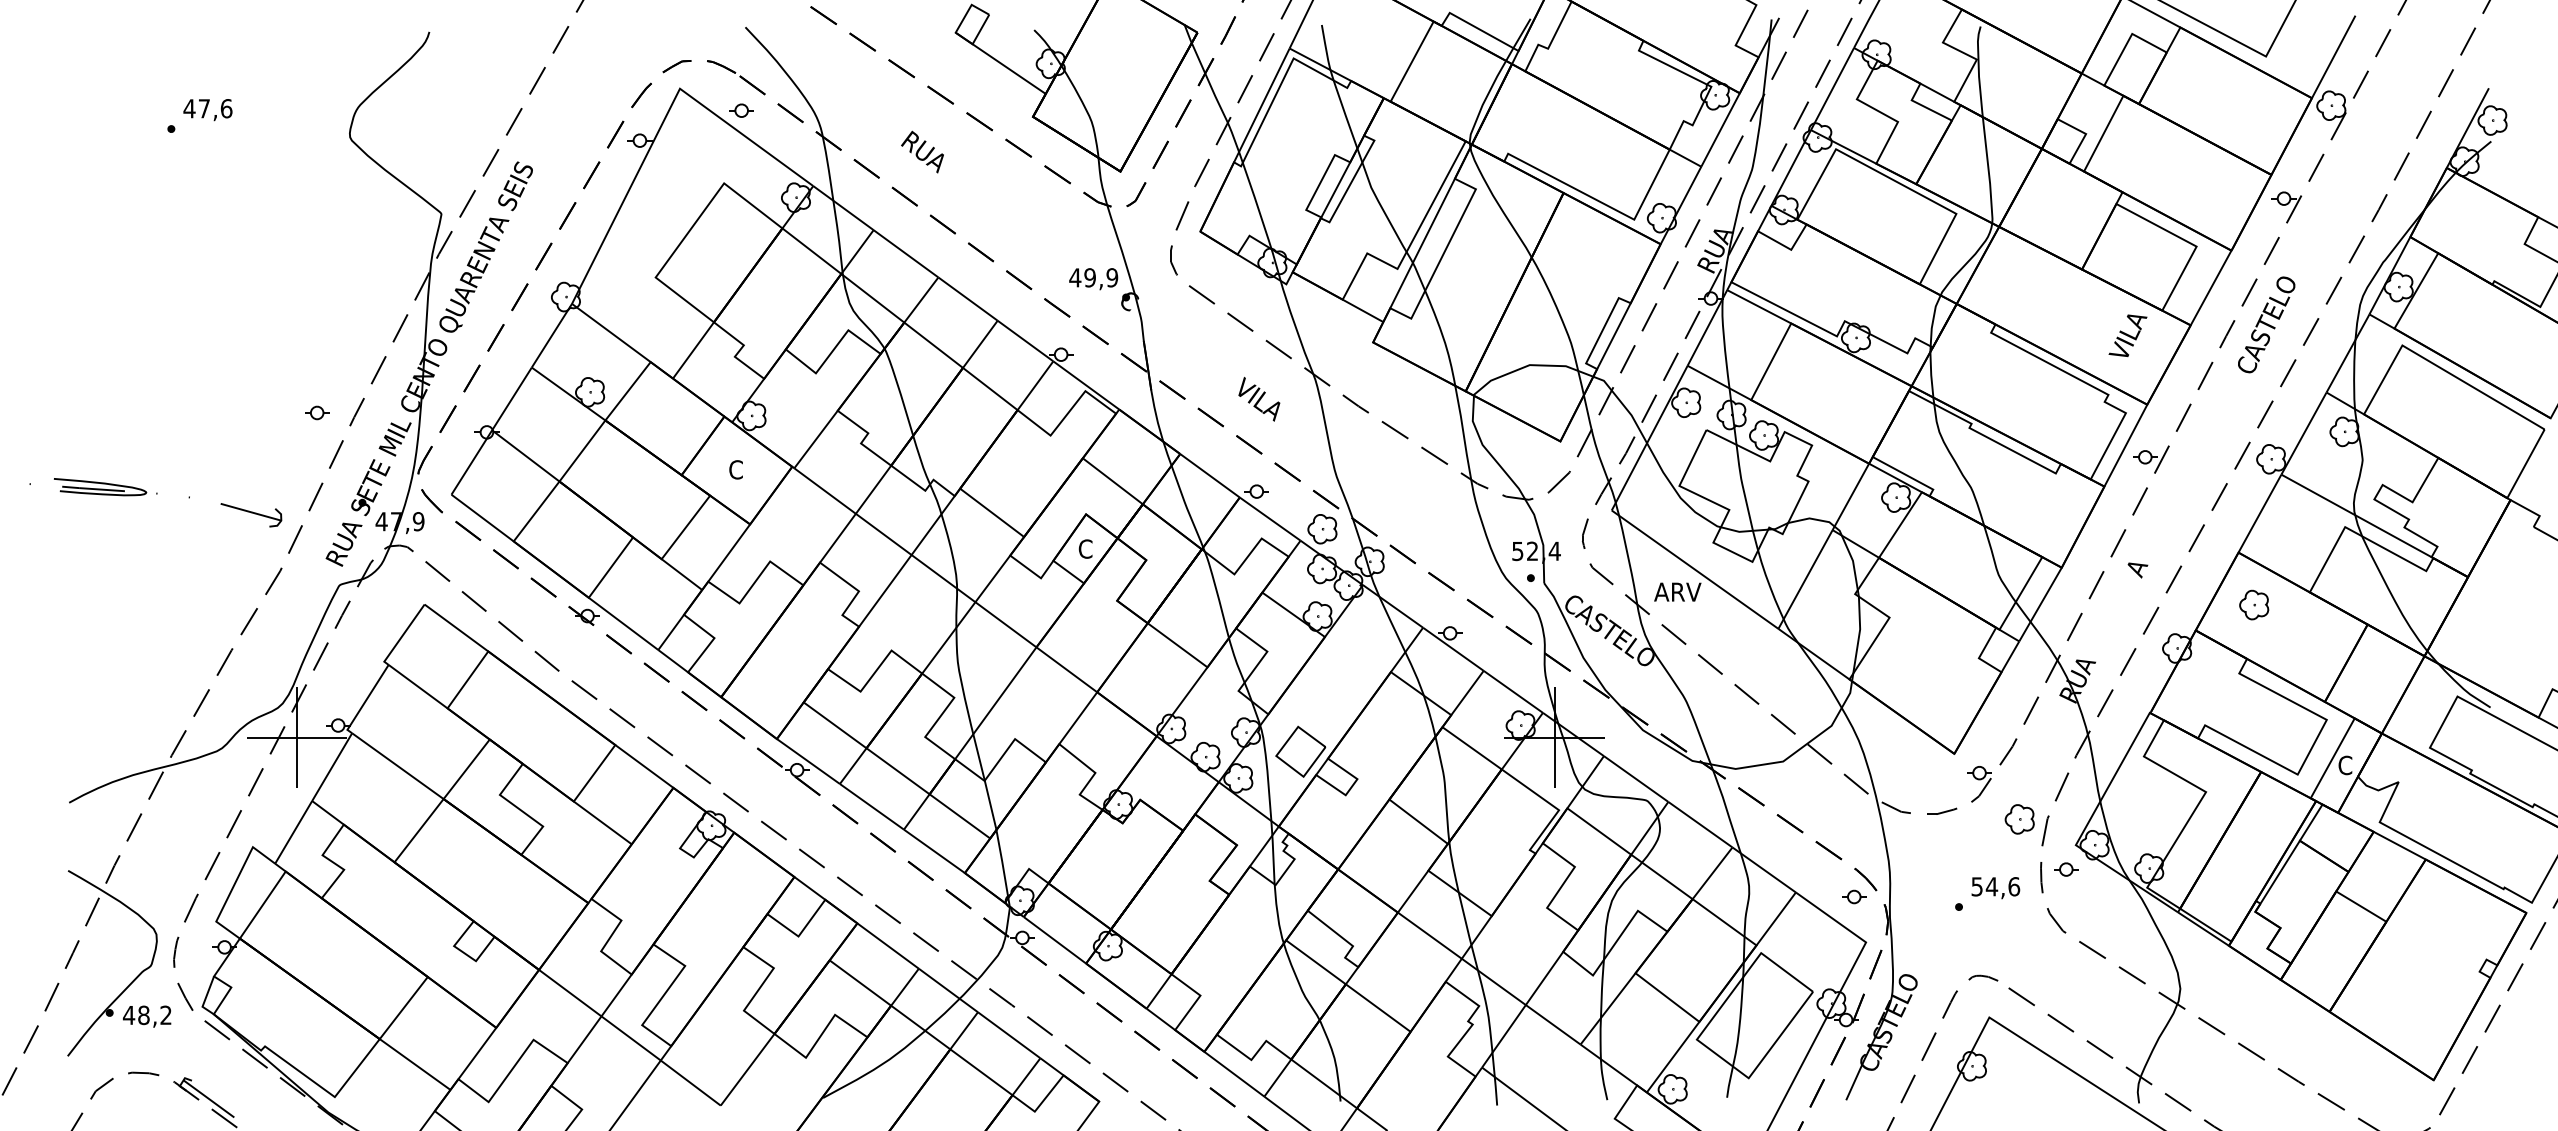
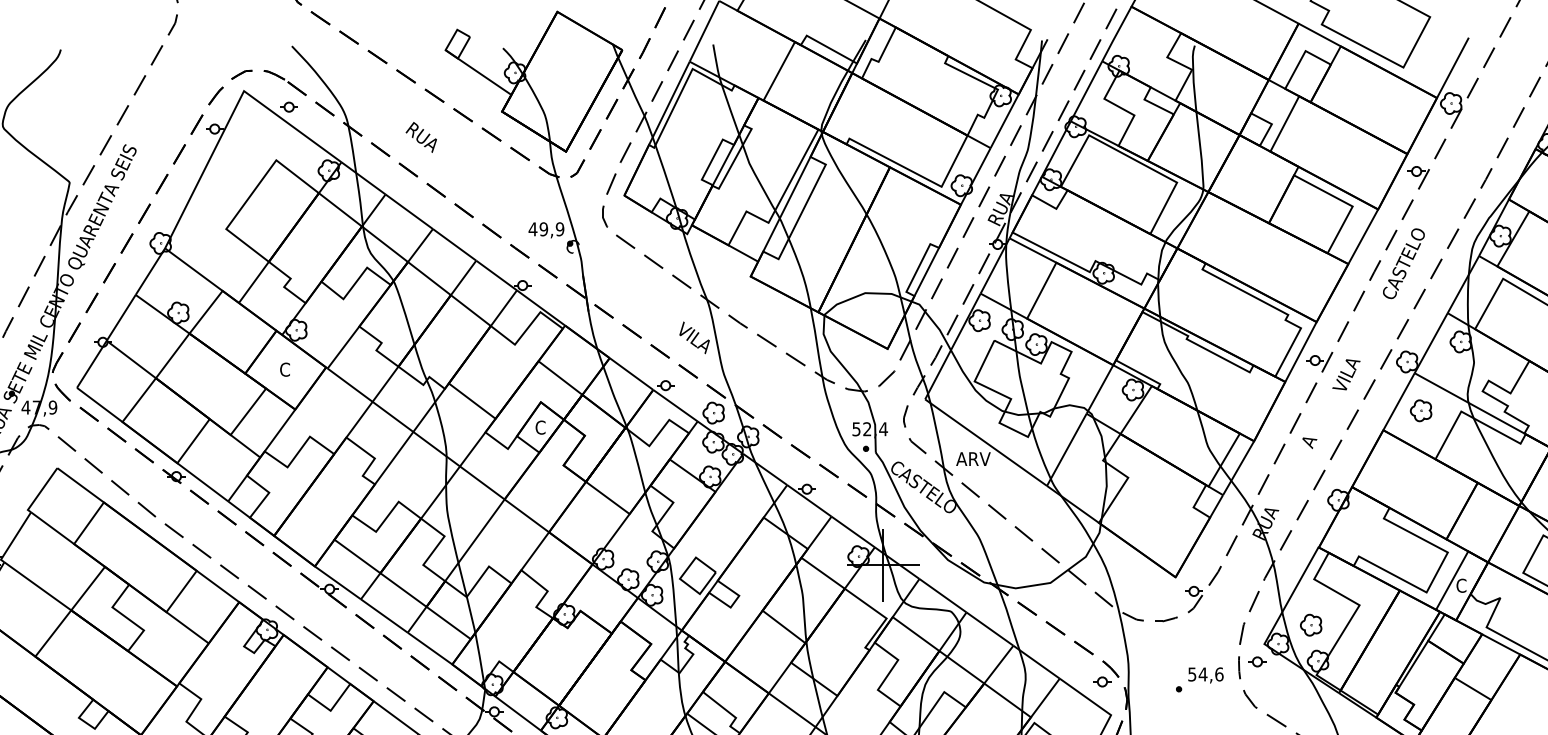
text: (2127, 335) -> (1346, 374), moved
text: (1259, 398) -> (694, 337), moved
part: (2254, 604) -> (1421, 410), moved
part: (2019, 819) -> (1310, 625), moved

